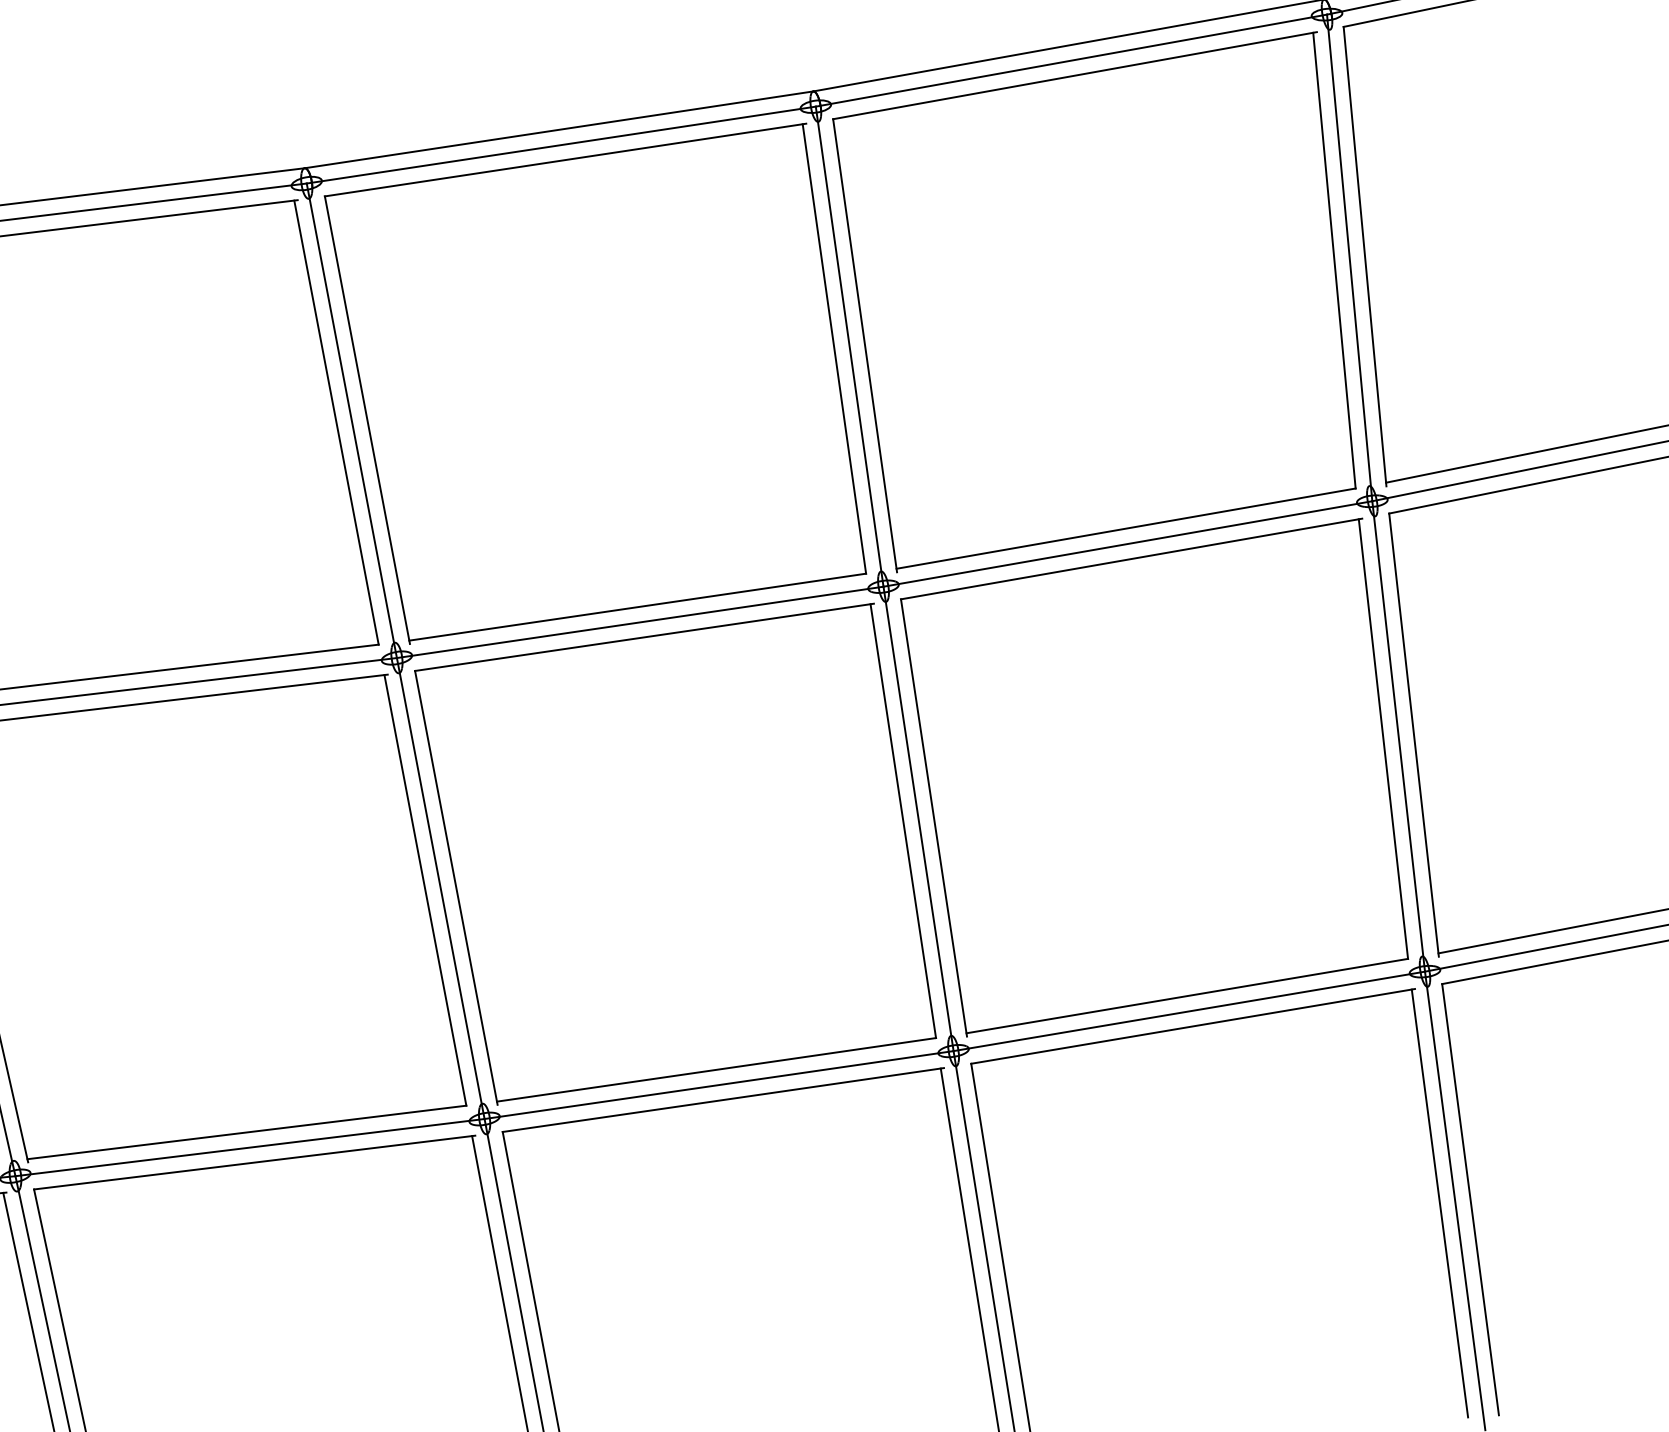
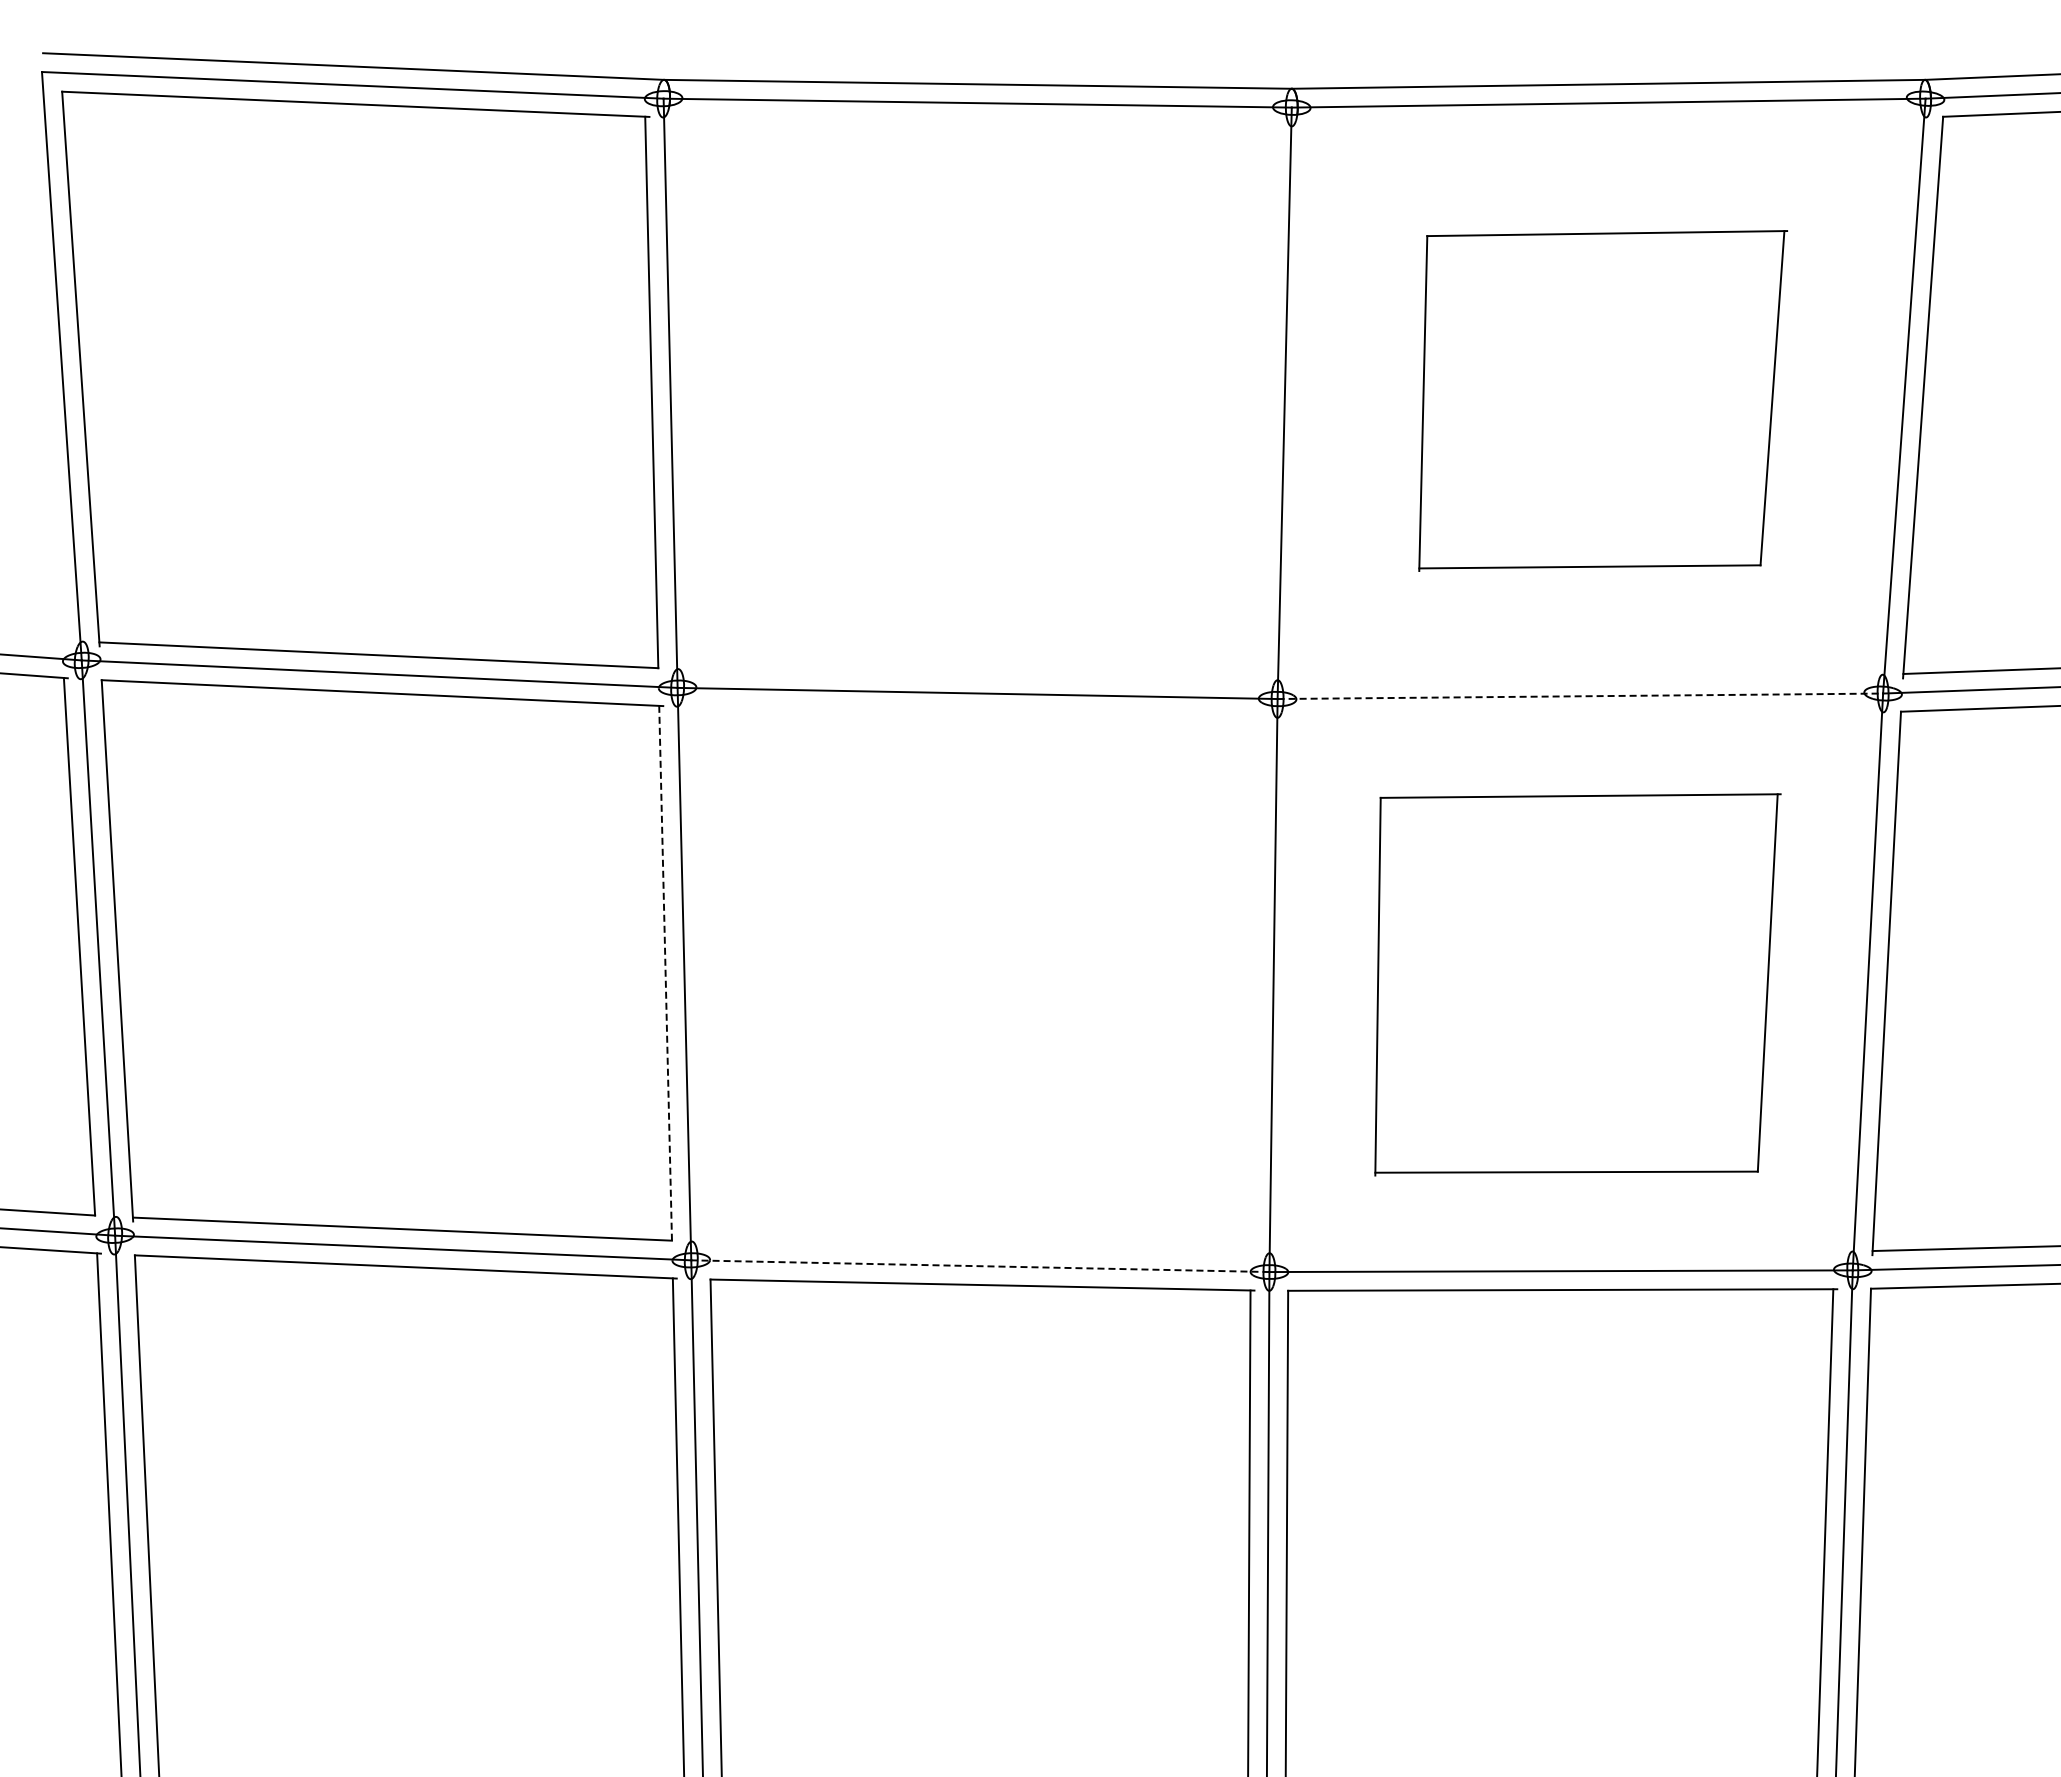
part: (1106, 301) -> (1602, 400), size x0.6
part: (602, 383) -> (979, 398), removed
line: (1128, 544) -> (1580, 696), solid -> dashed
part: (1164, 777) -> (1577, 984), size x0.7
part: (680, 853) -> (979, 979), removed
line: (425, 889) -> (665, 972), solid -> dashed
line: (718, 1085) -> (979, 1266), solid -> dashed

